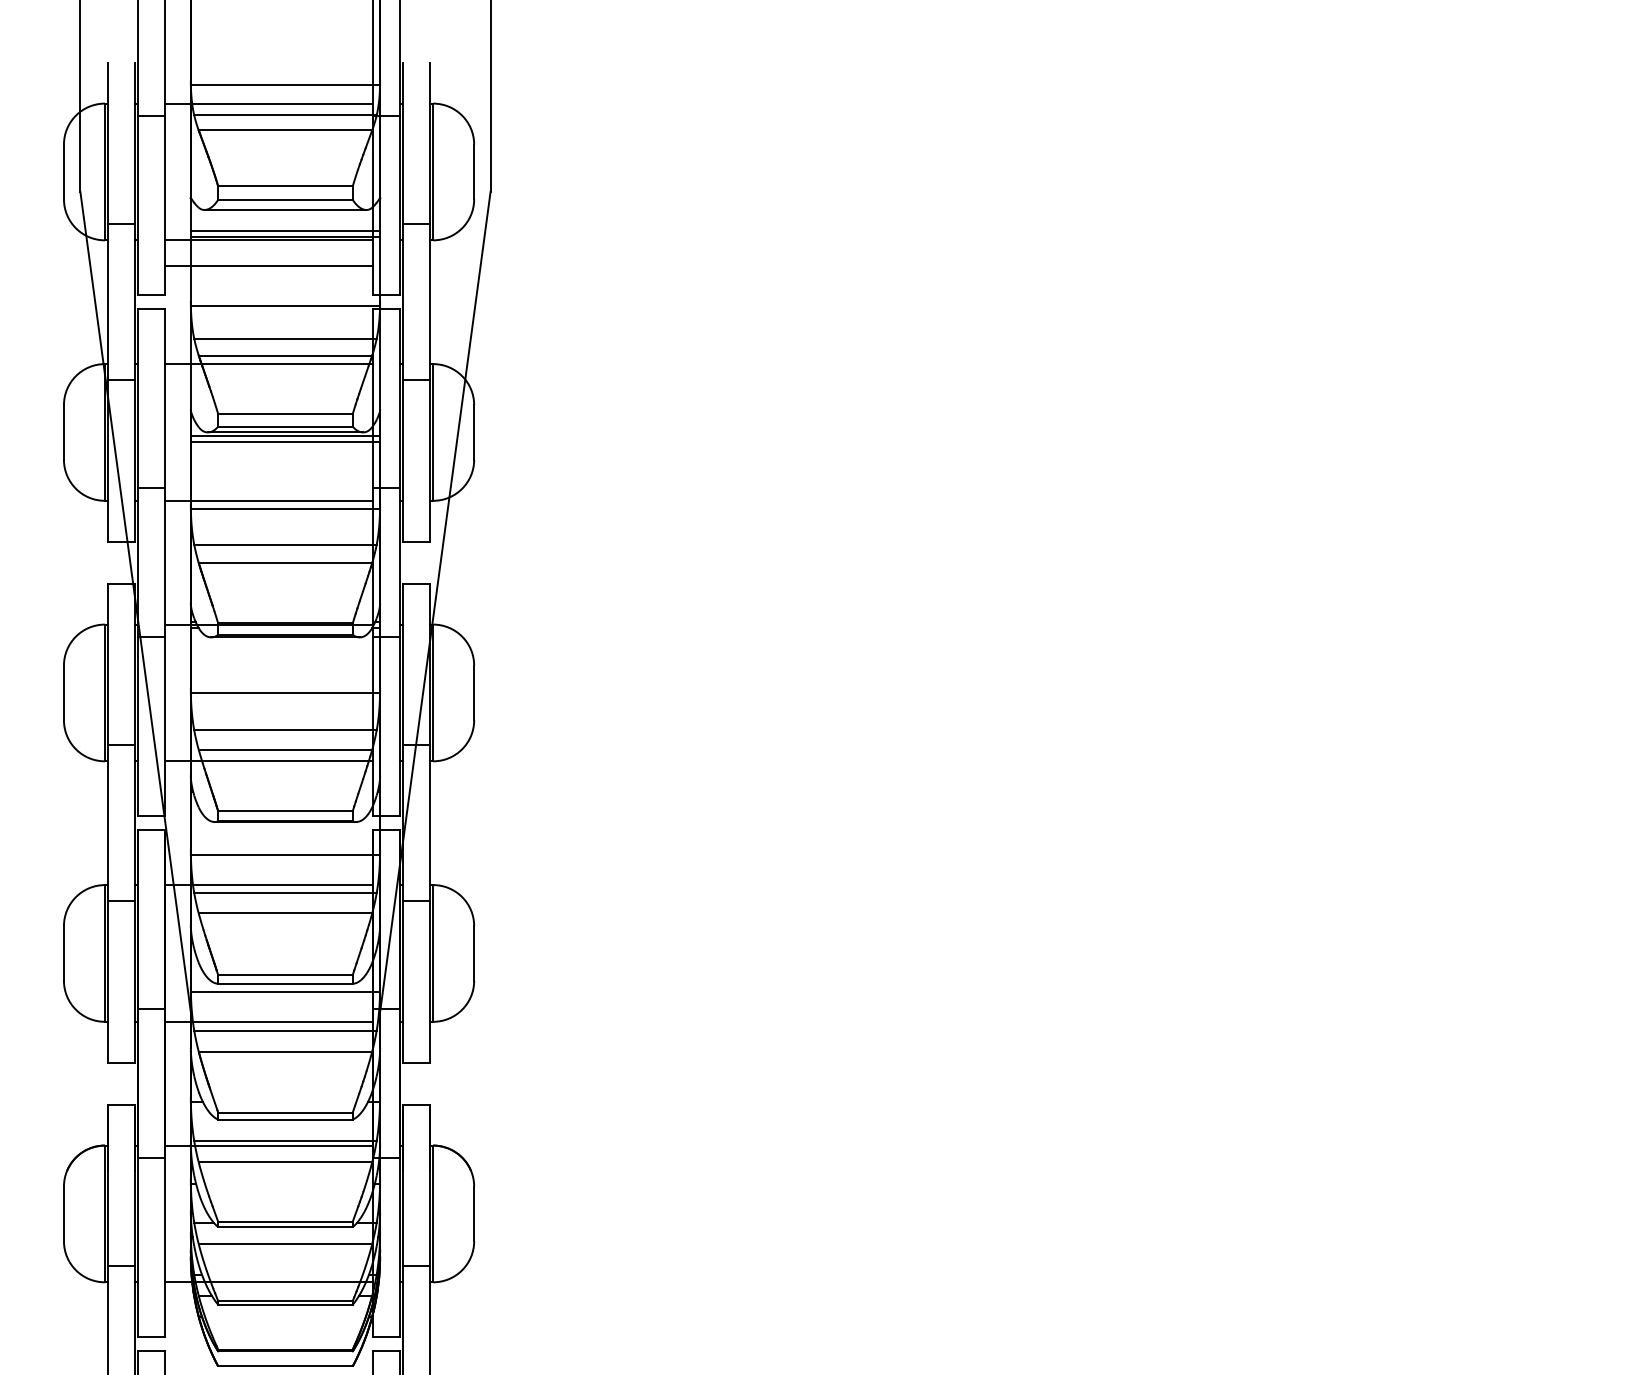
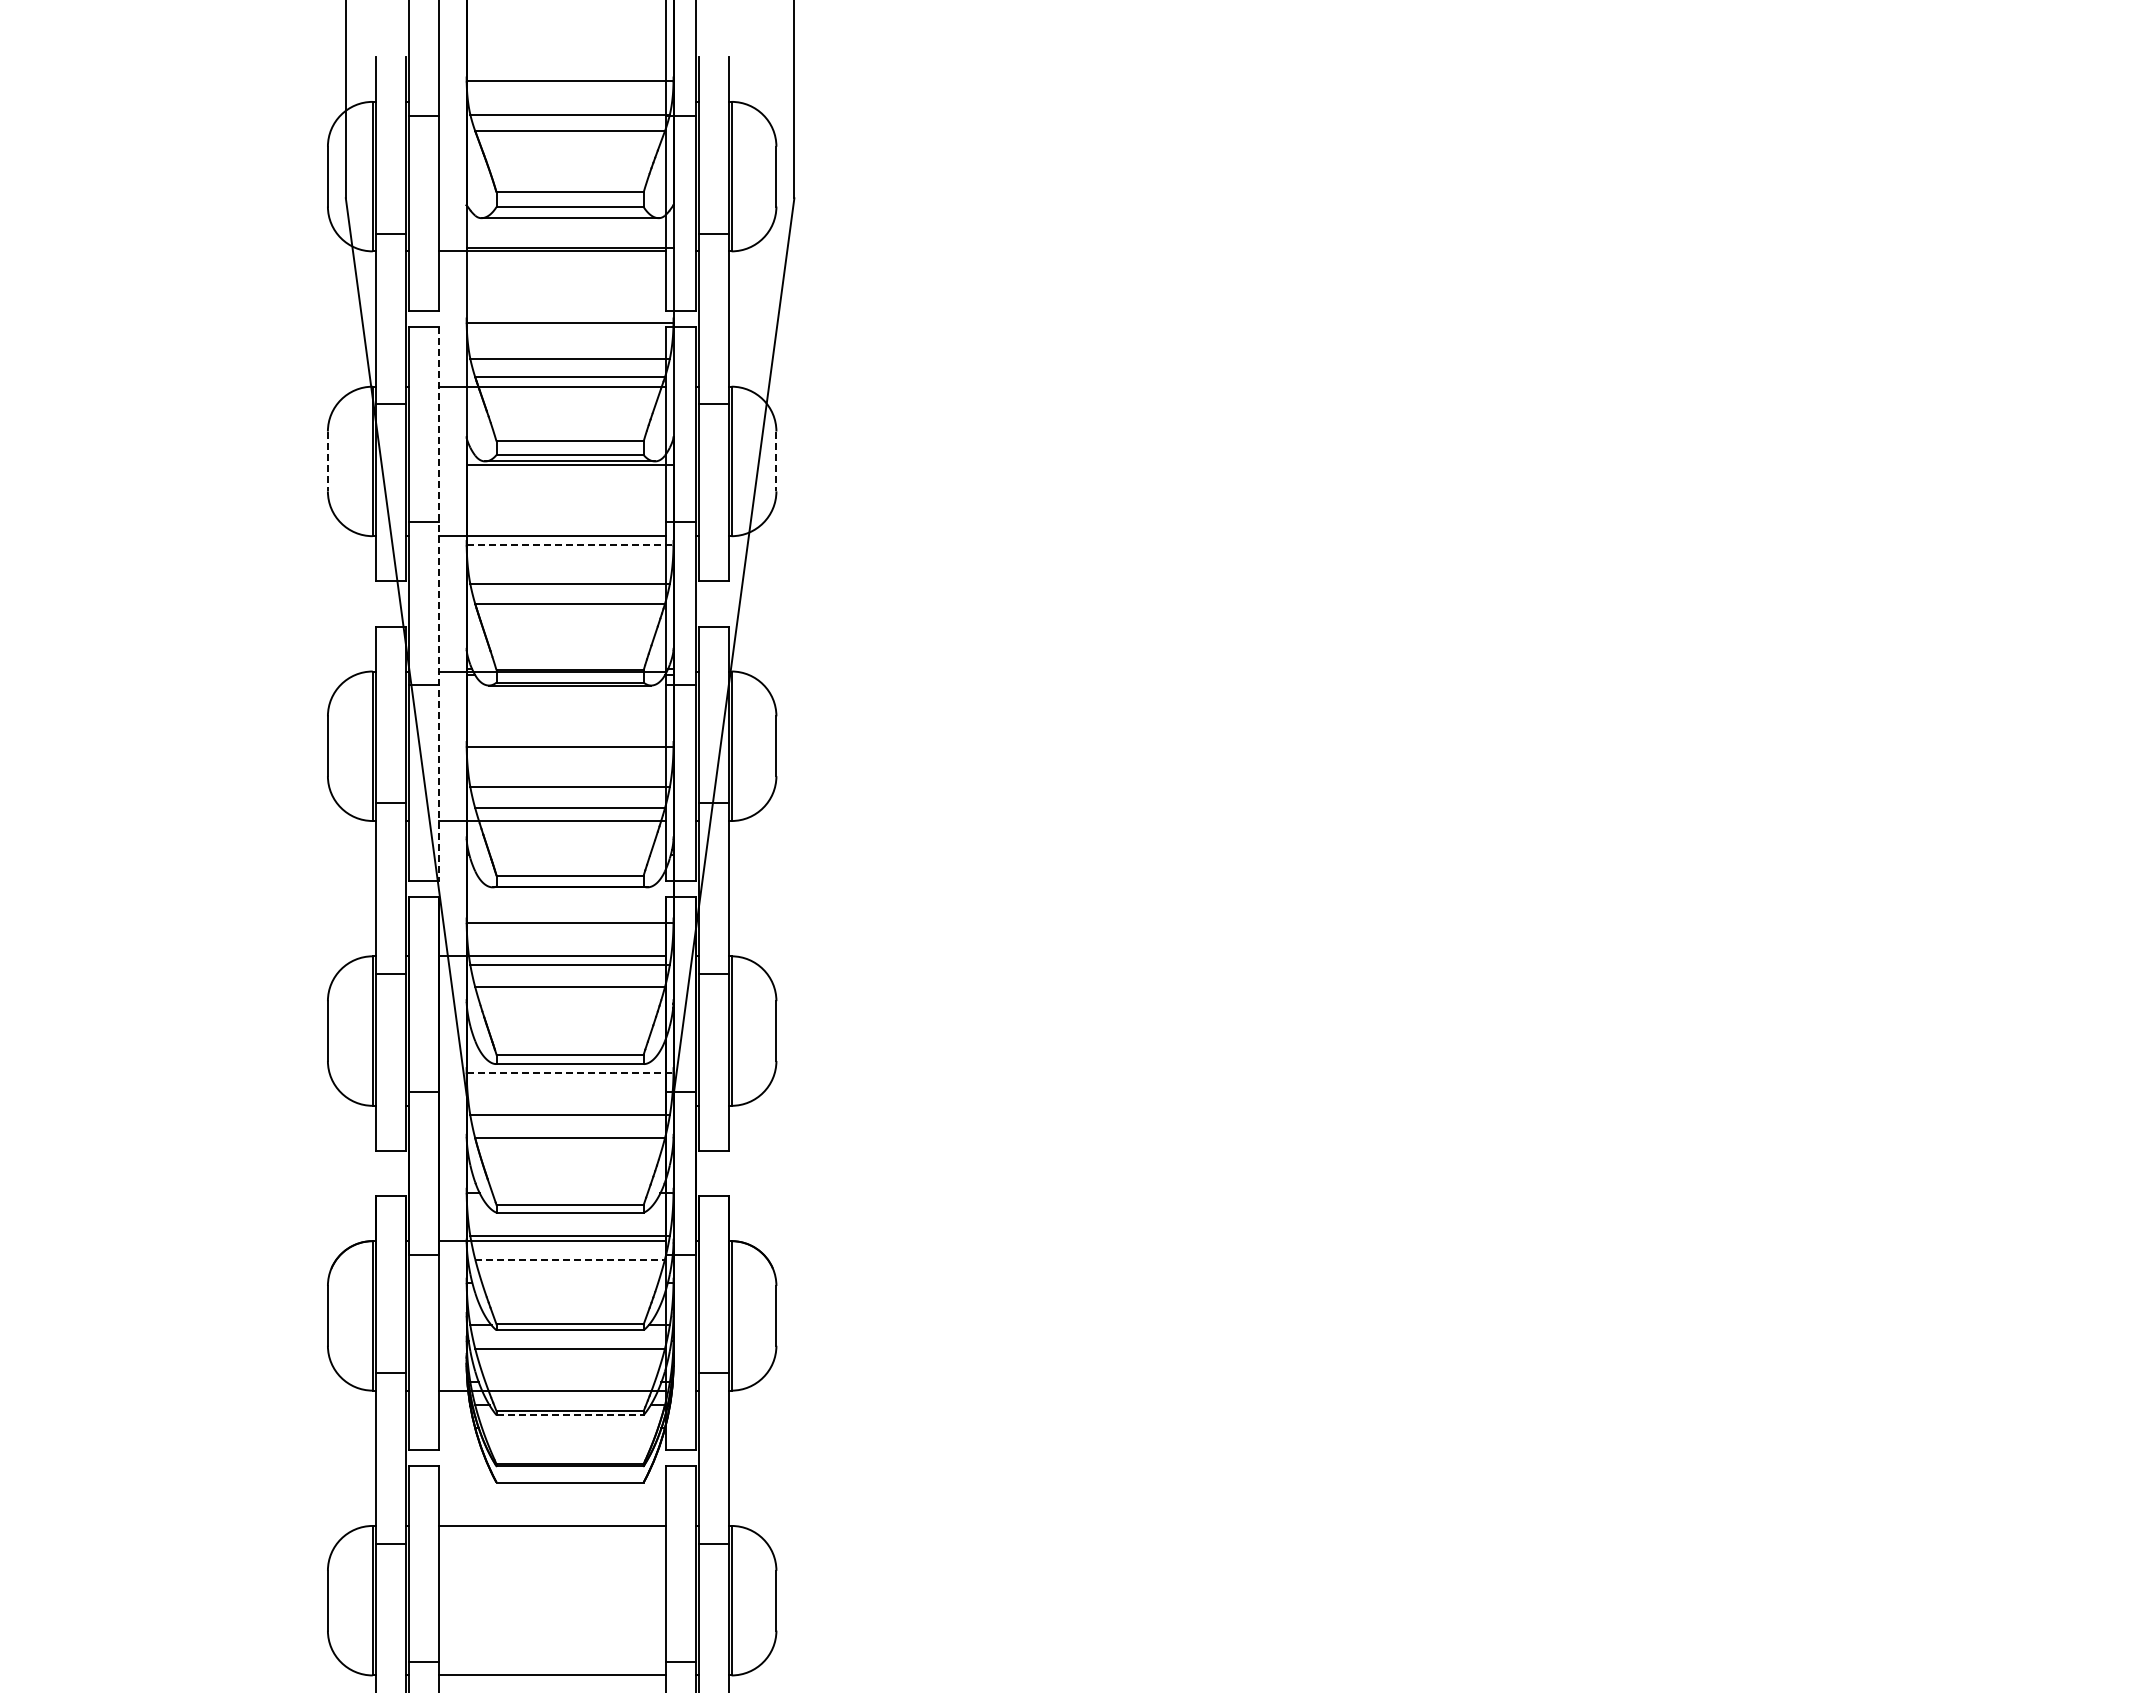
line: (268, 103) -> (551, 101), removed
line: (284, 231) -> (569, 241), removed
line: (268, 266) -> (551, 279), removed
line: (63, 432) -> (327, 461), solid -> dashed
line: (474, 432) -> (776, 461), solid -> dashed
line: (284, 441) -> (569, 471), removed
line: (285, 509) -> (570, 545), solid -> dashed
line: (165, 562) -> (438, 603), solid -> dashed
line: (285, 991) -> (570, 1072), solid -> dashed
line: (268, 1021) -> (551, 1105), removed
line: (285, 1162) -> (570, 1259), solid -> dashed
line: (285, 1305) -> (570, 1415), solid -> dashed

